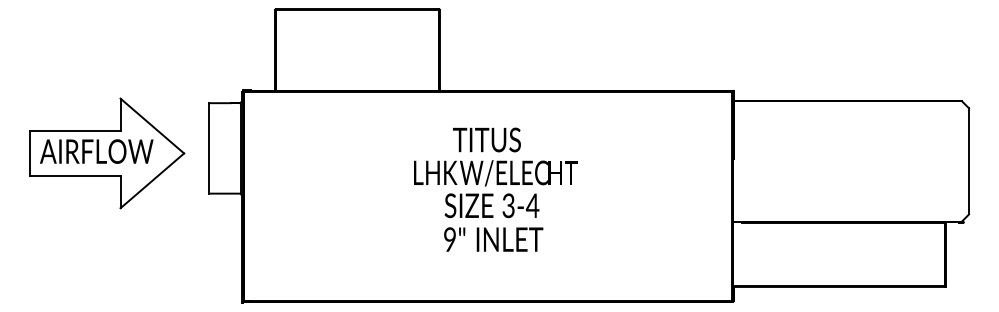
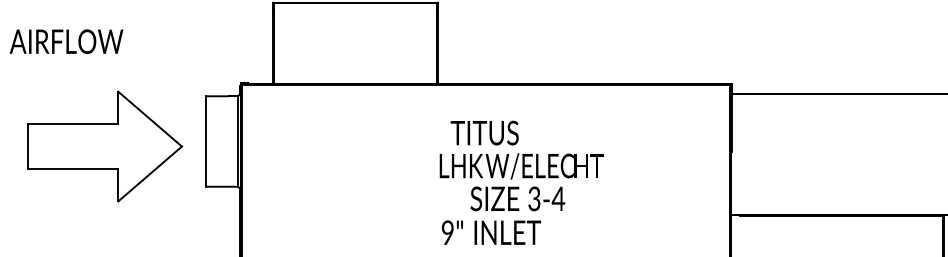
text: (96, 151) -> (66, 41), moved
text: (495, 189) -> (521, 182), moved

